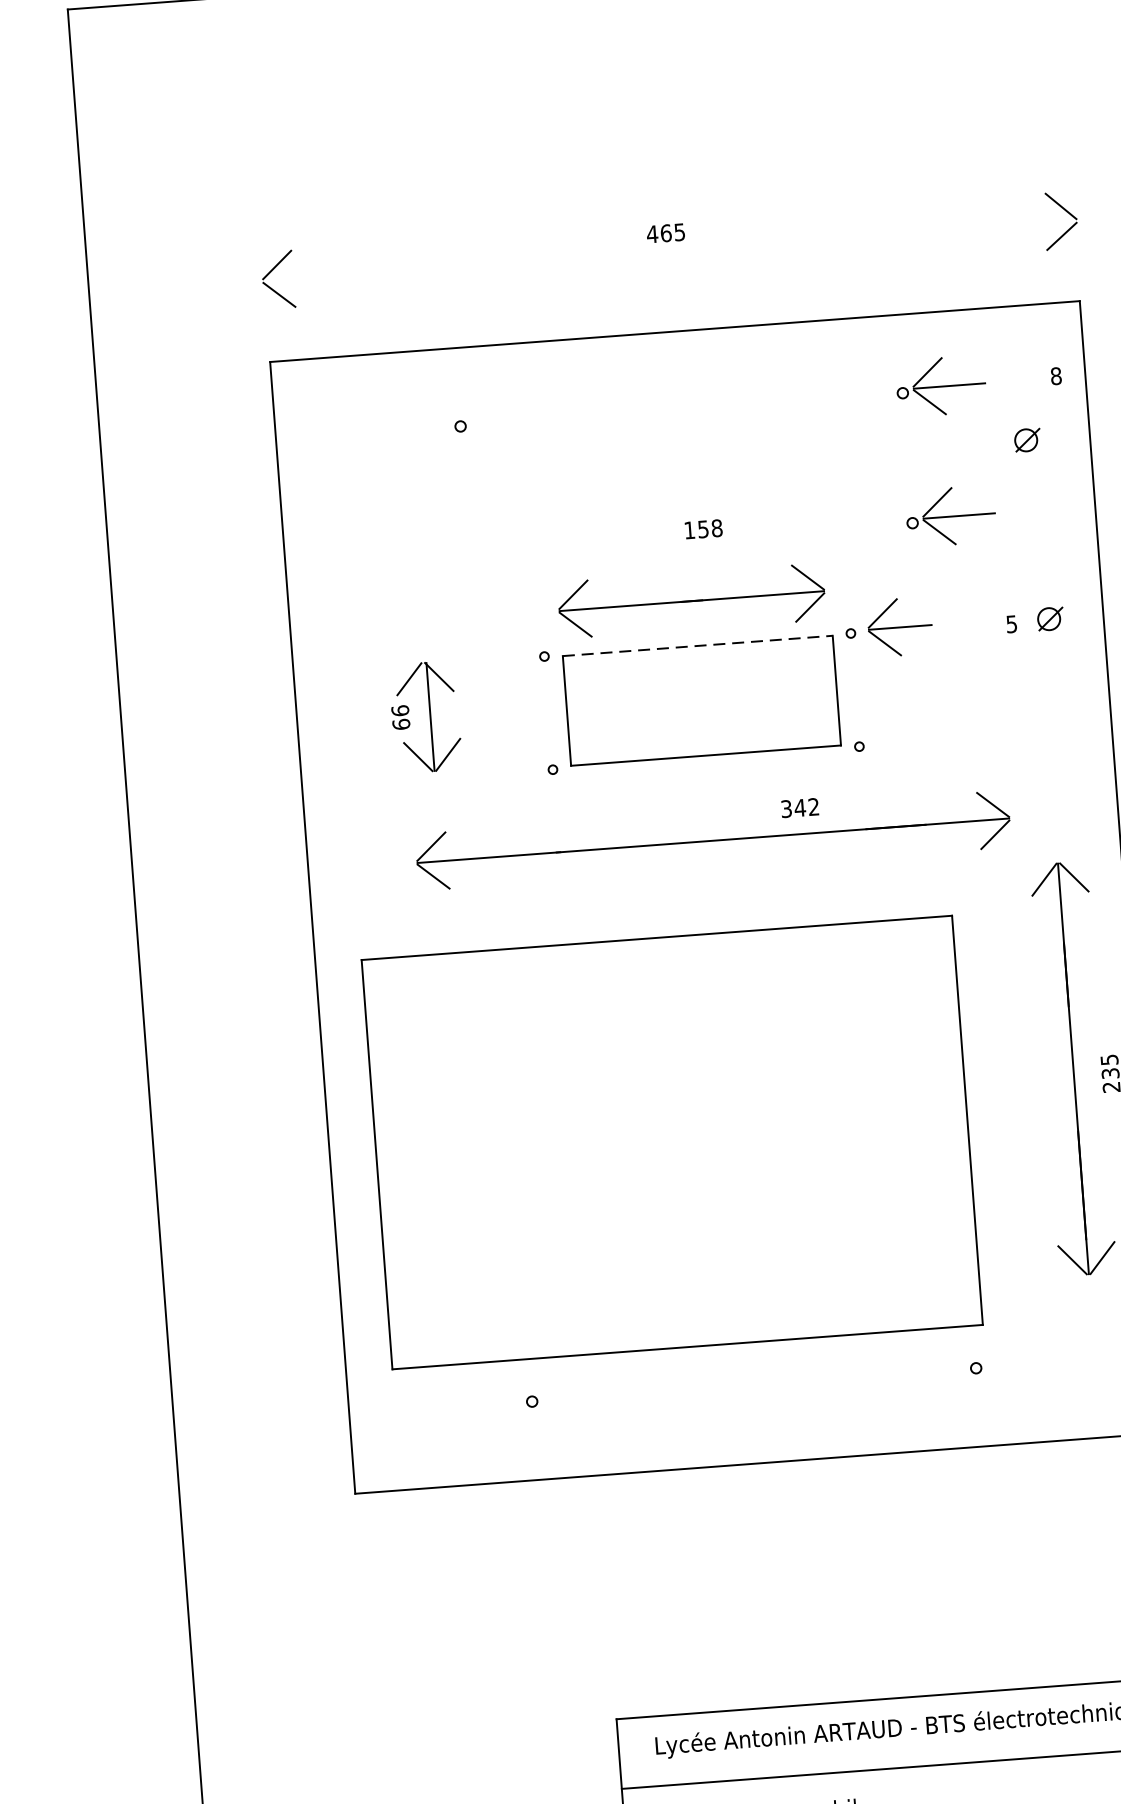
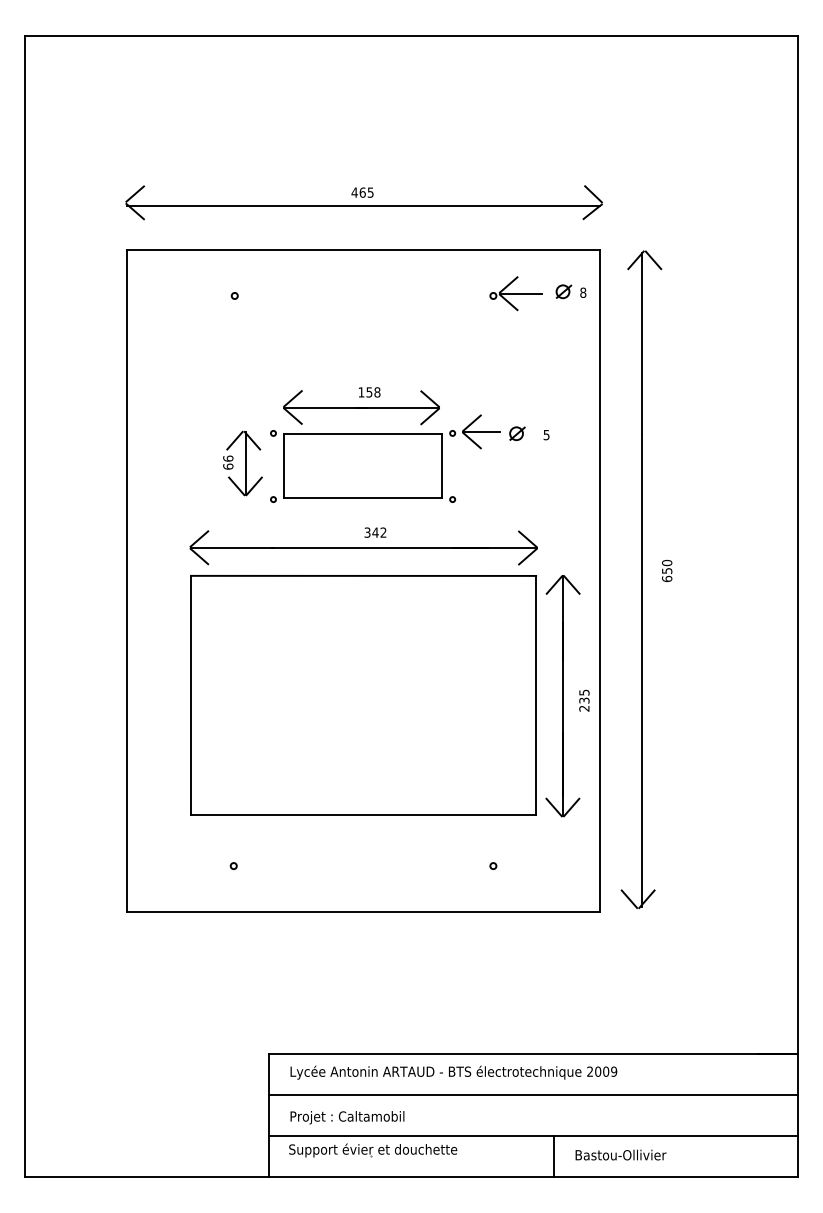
line: (669, 256) -> (363, 206), added
part: (1026, 439) -> (563, 291), moved
part: (950, 516) -> (515, 369), removed
text: (703, 529) -> (369, 392), moved
part: (1050, 618) -> (517, 433), moved
line: (698, 645) -> (363, 433), dashed -> solid
part: (425, 717) -> (242, 463), moved
text: (800, 807) -> (375, 532), moved
part: (672, 1142) -> (363, 695), moved

